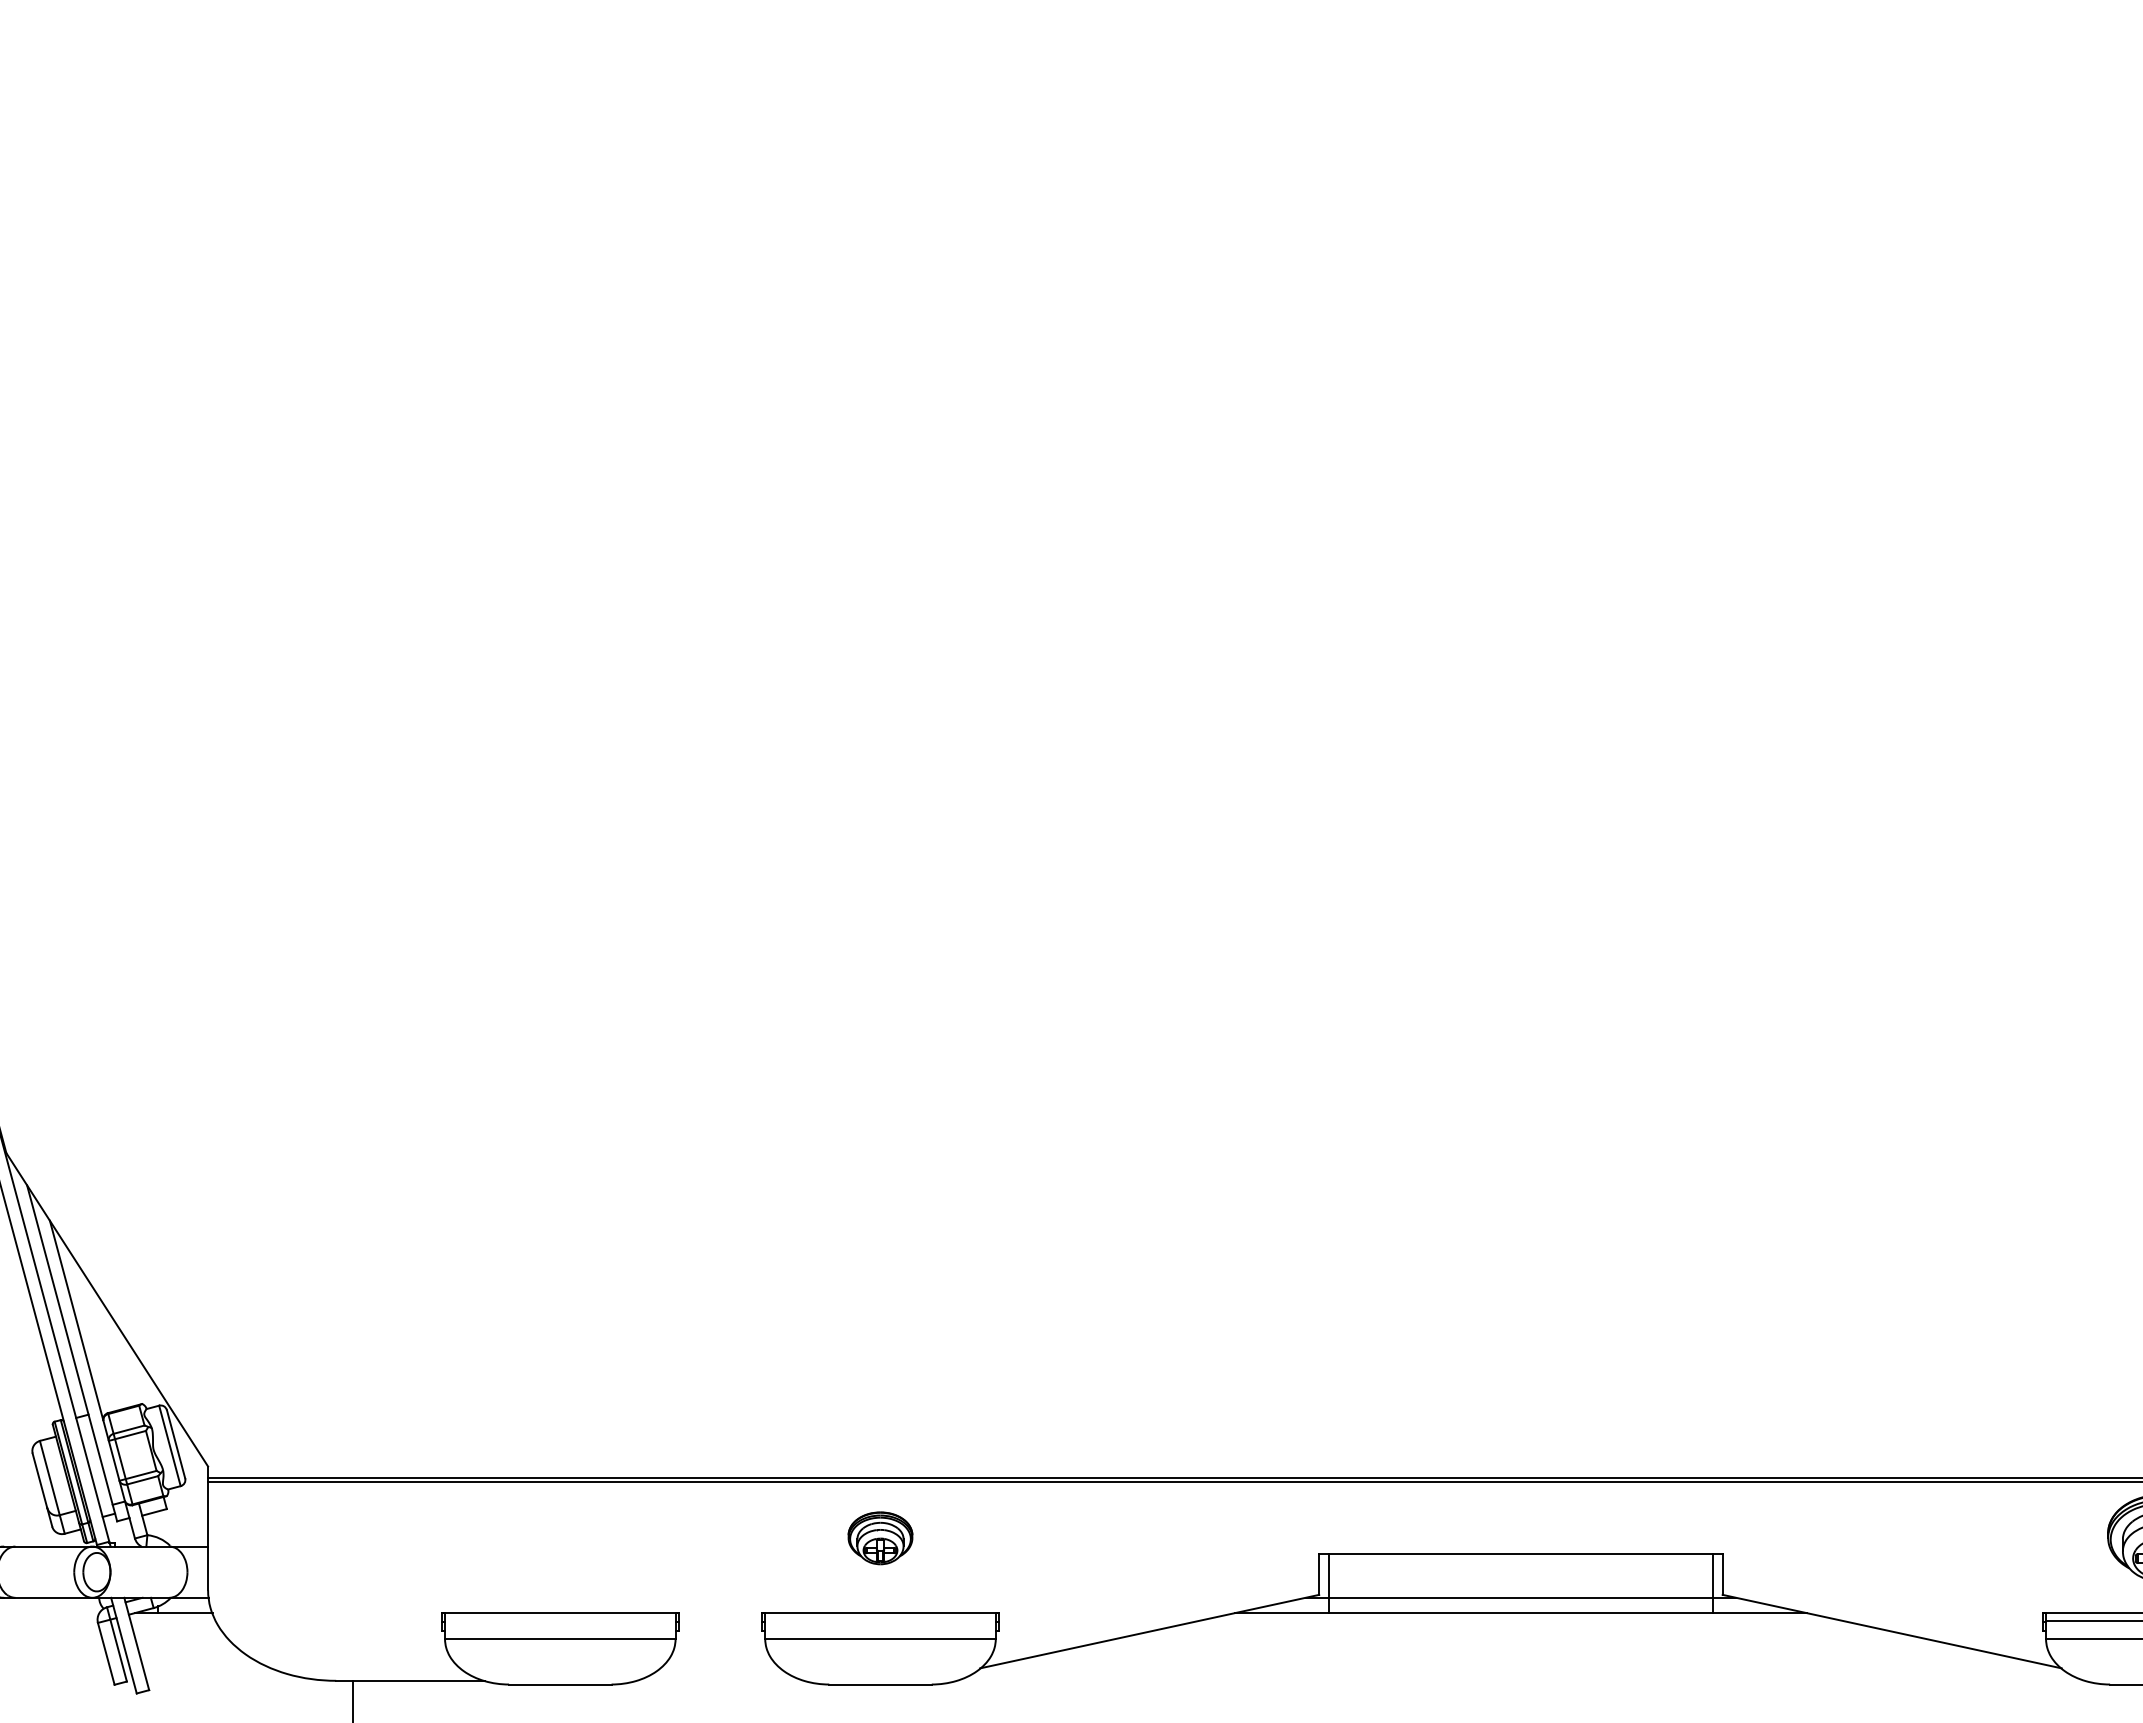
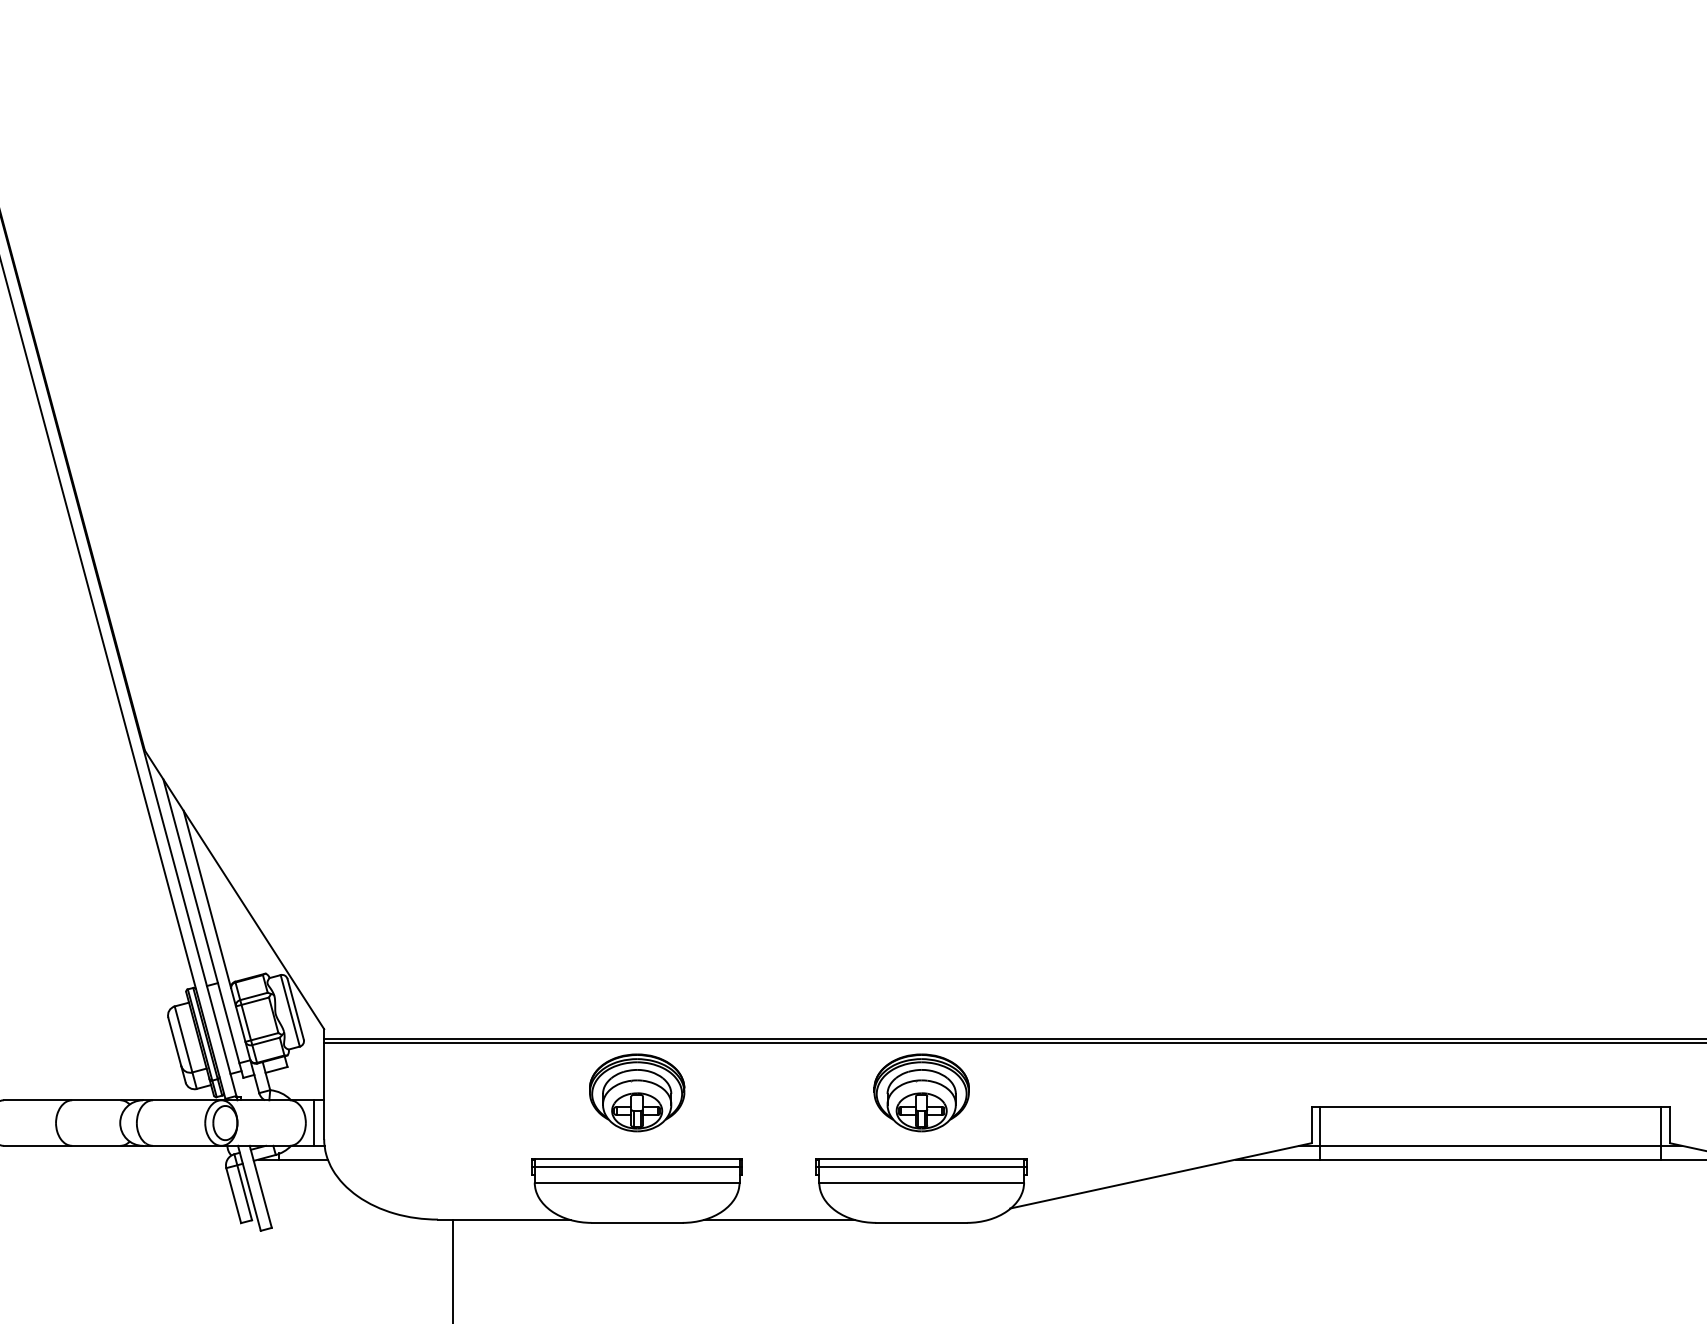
part: (560, 1538) -> (637, 1093), added
part: (880, 1538) -> (921, 1093), size x1.67
line: (196, 1571) -> (313, 1122), added
line: (560, 1621) -> (637, 1166), added
line: (880, 1621) -> (921, 1166), added
line: (720, 1680) -> (779, 1219), added

